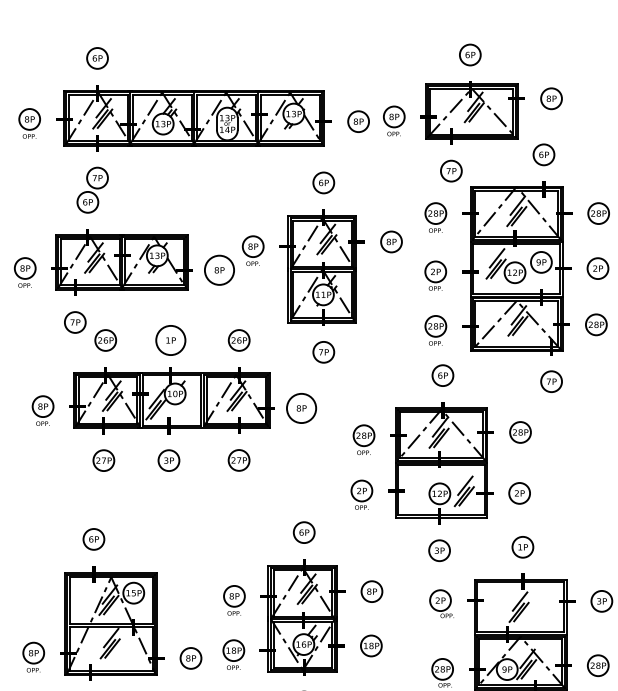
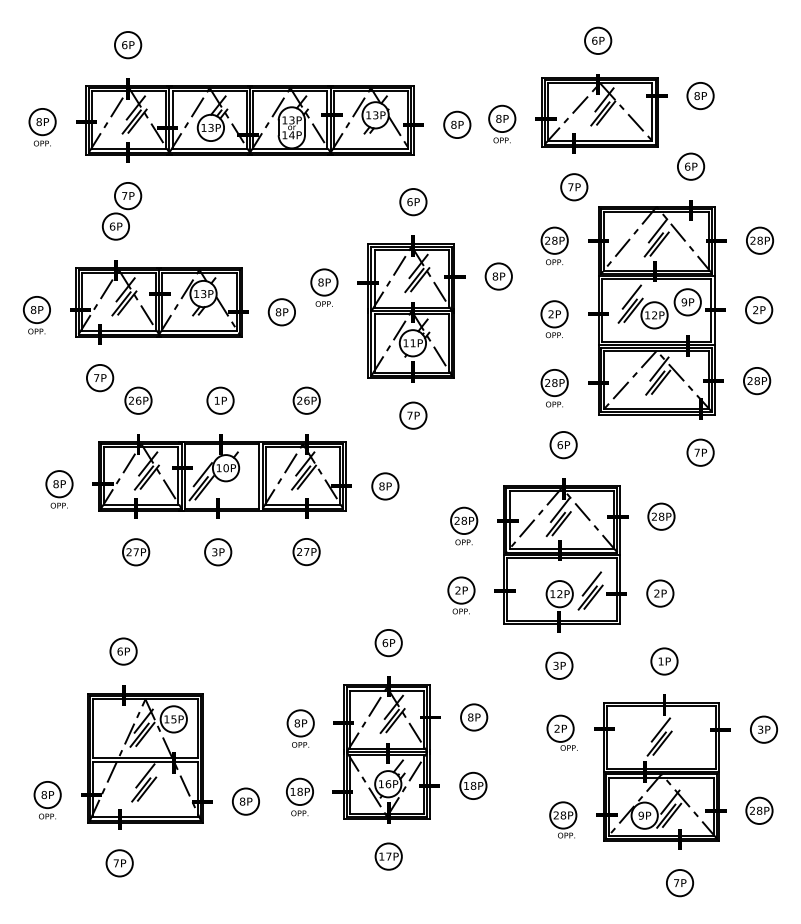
circle: (219, 270) -> (281, 312), size x0.71
circle: (170, 340) -> (220, 400), size x0.71
circle: (301, 408) -> (385, 486), size x0.71

